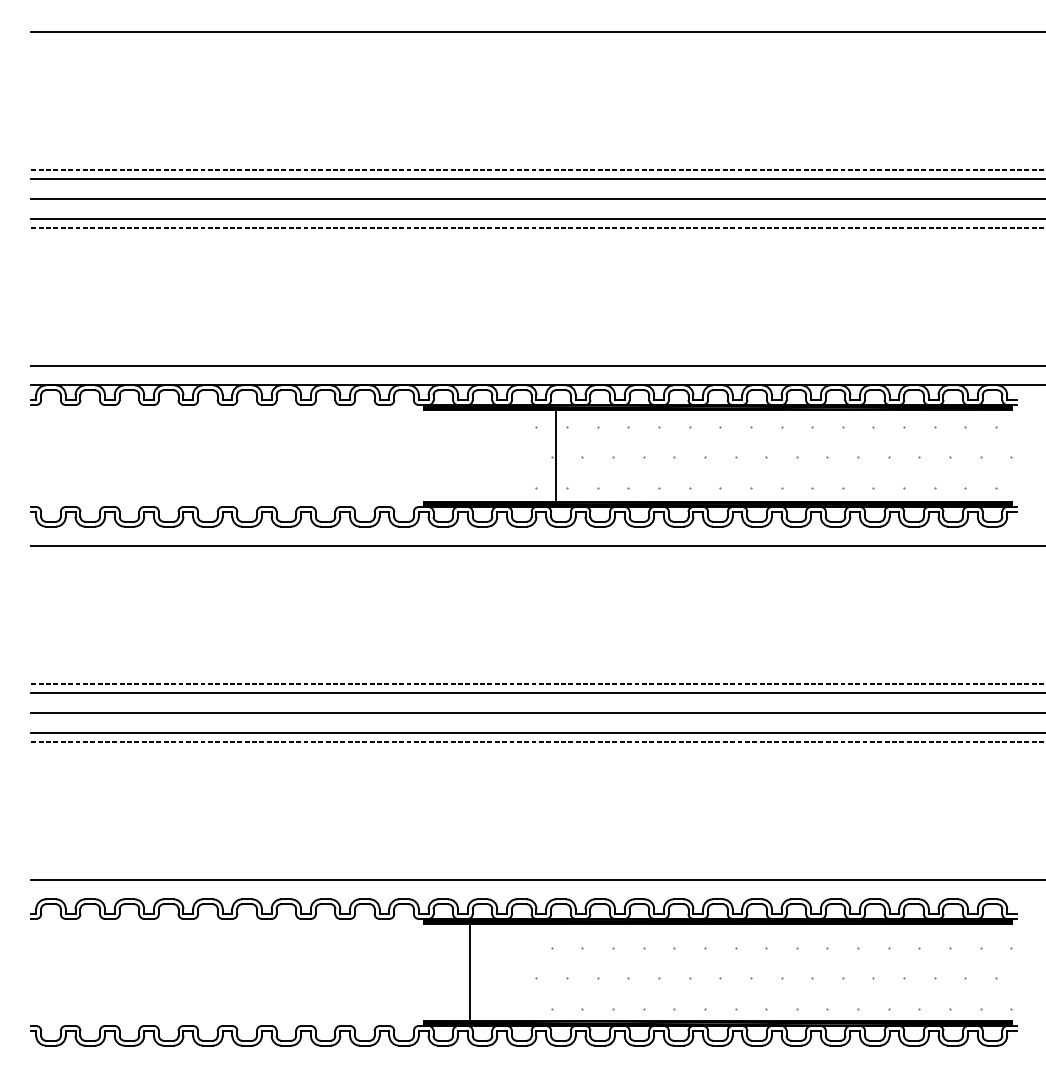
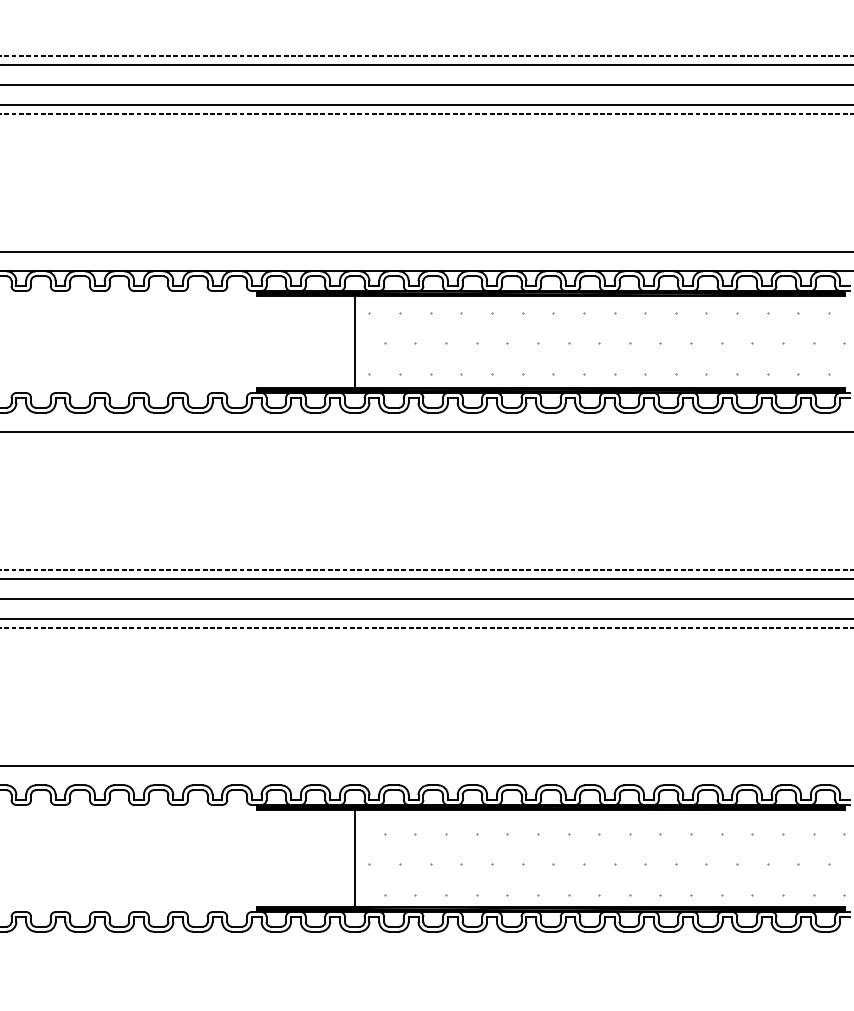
line: (555, 455) -> (354, 341), moved
line: (469, 972) -> (354, 858), moved

